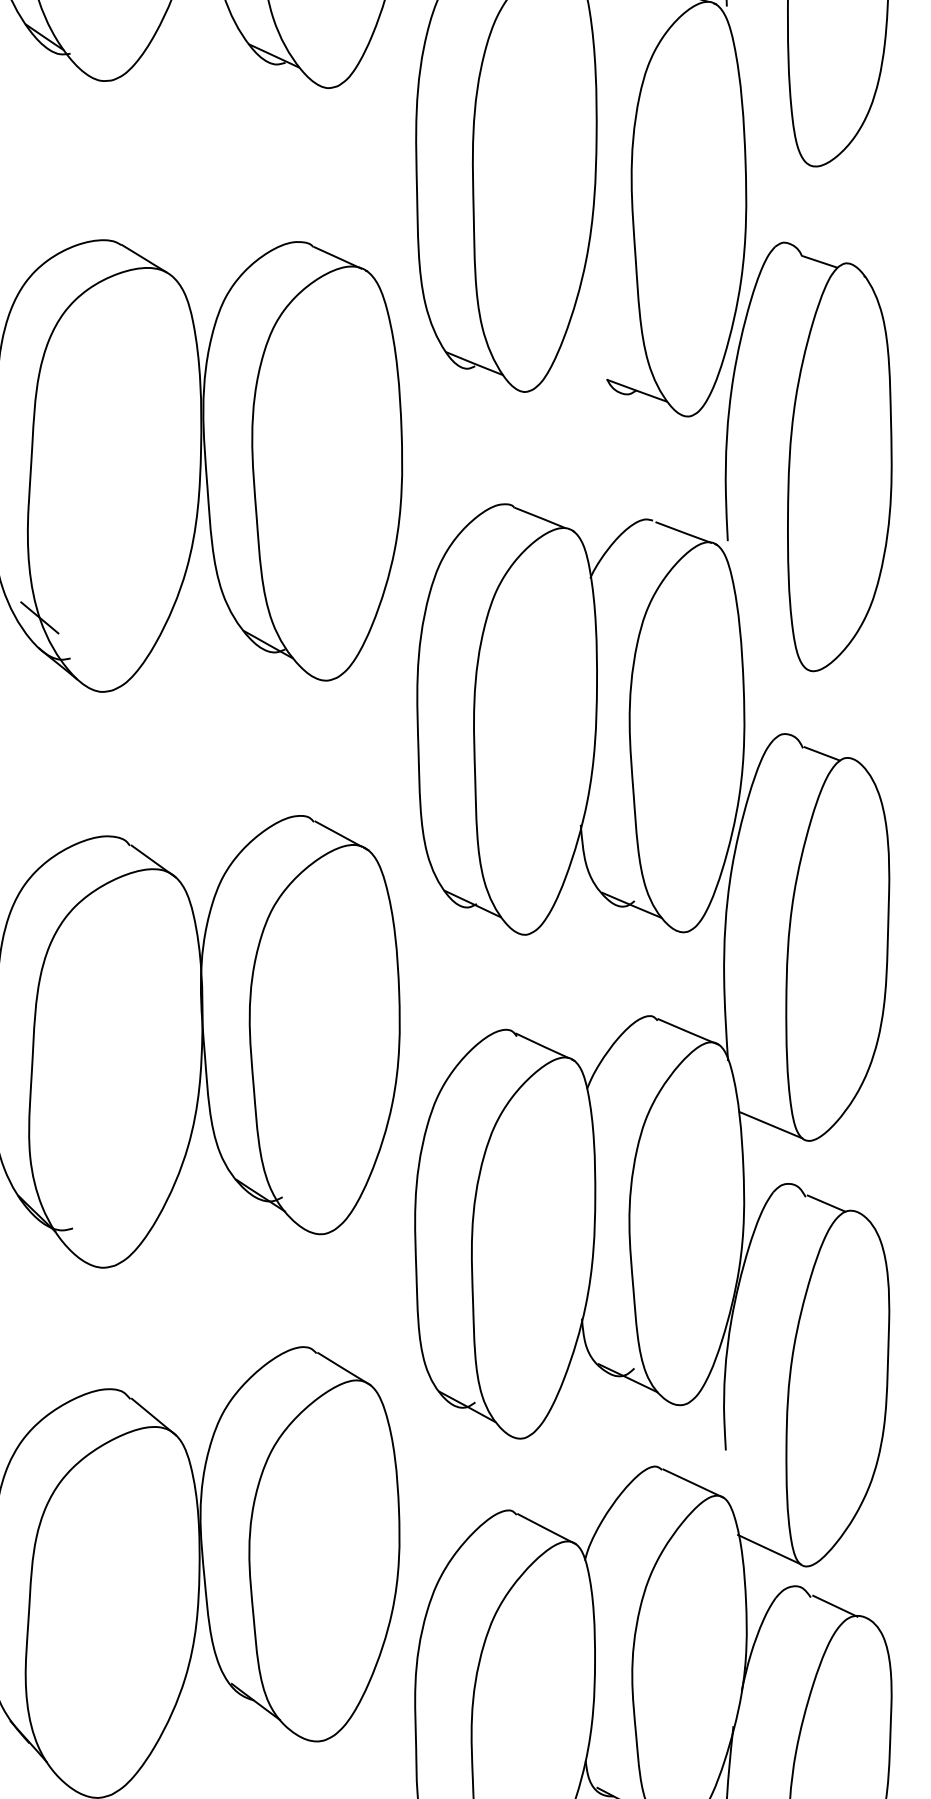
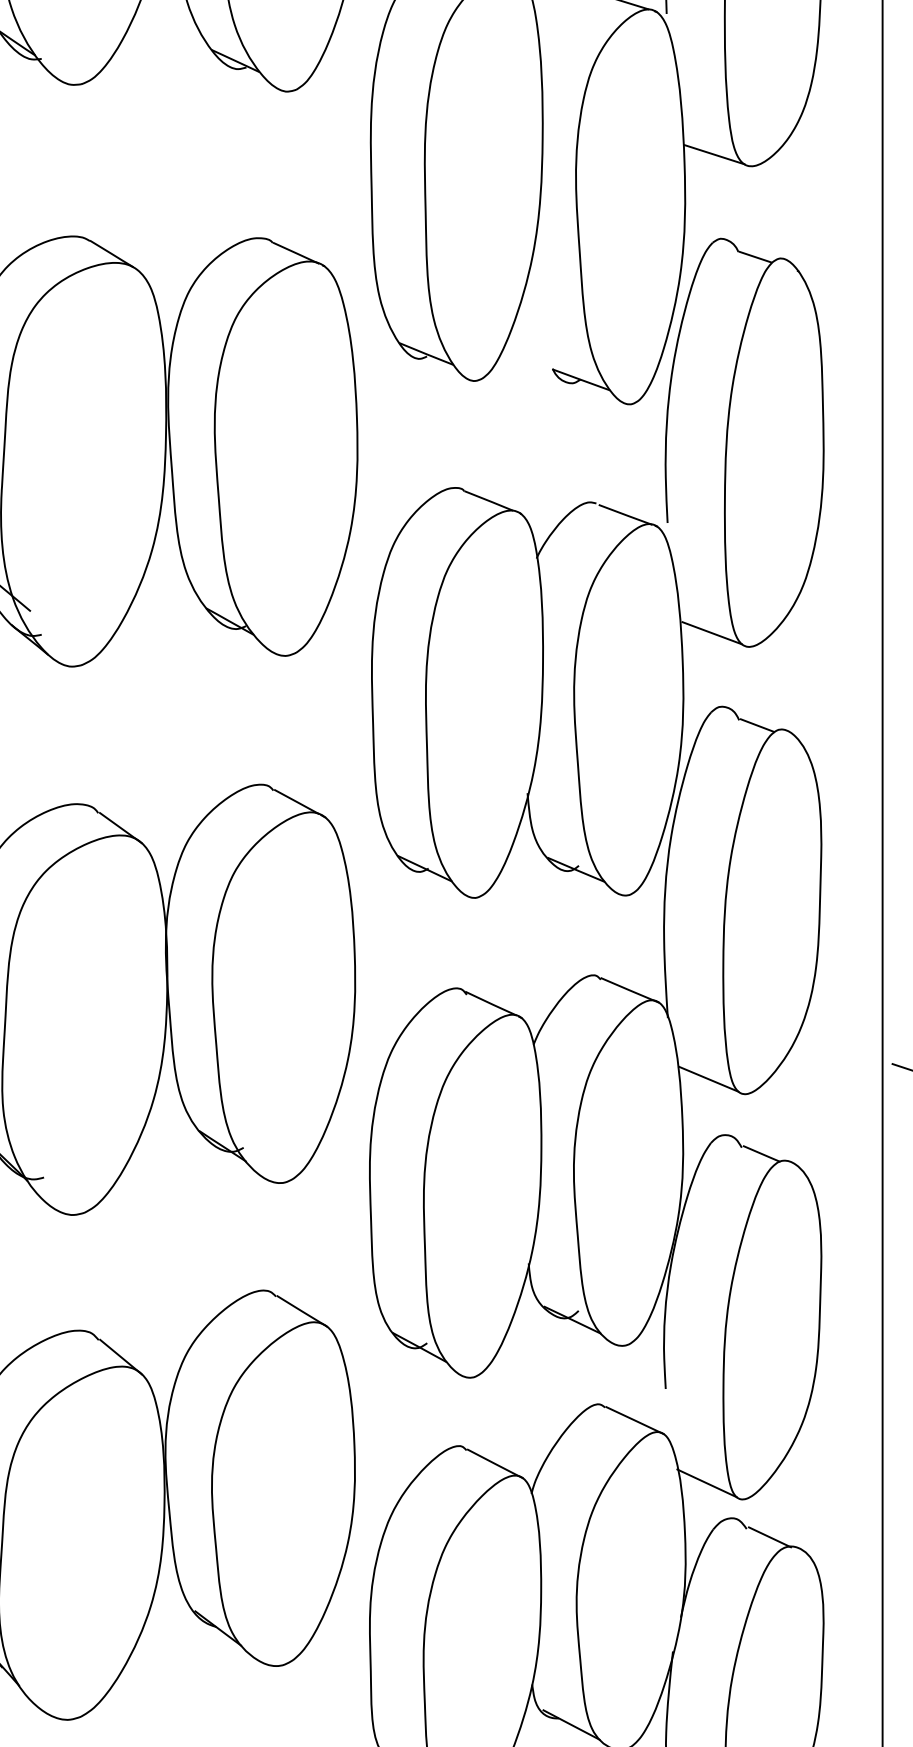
line: (777, 154) -> (714, 154), added
line: (773, 657) -> (711, 633), added

